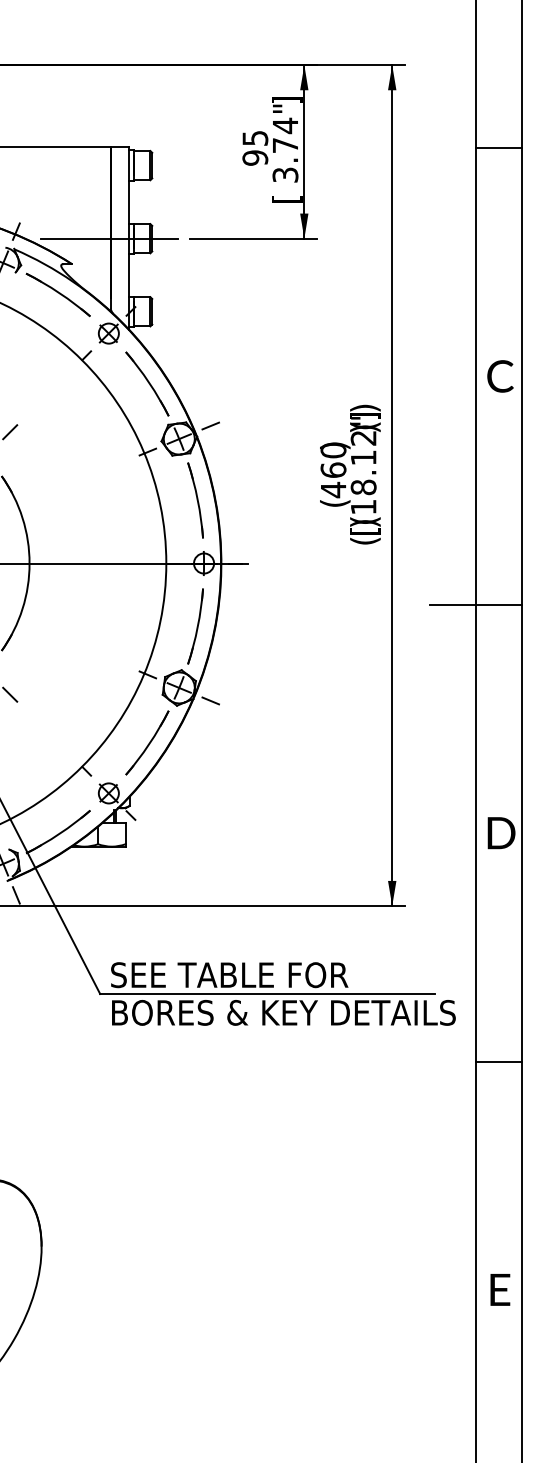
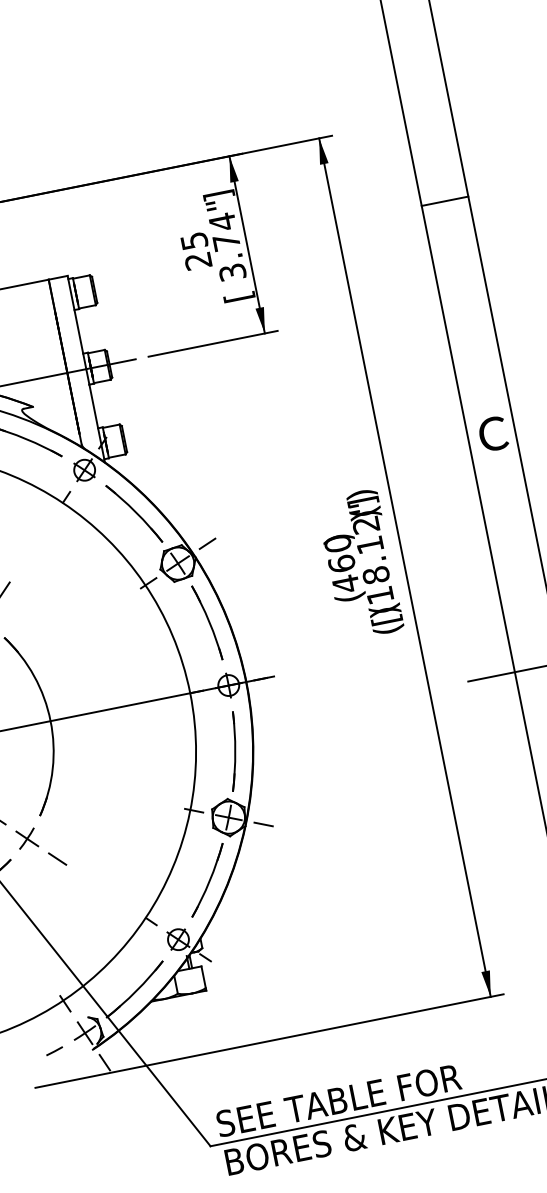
text: (255, 157) -> (198, 260), 95 -> 25

